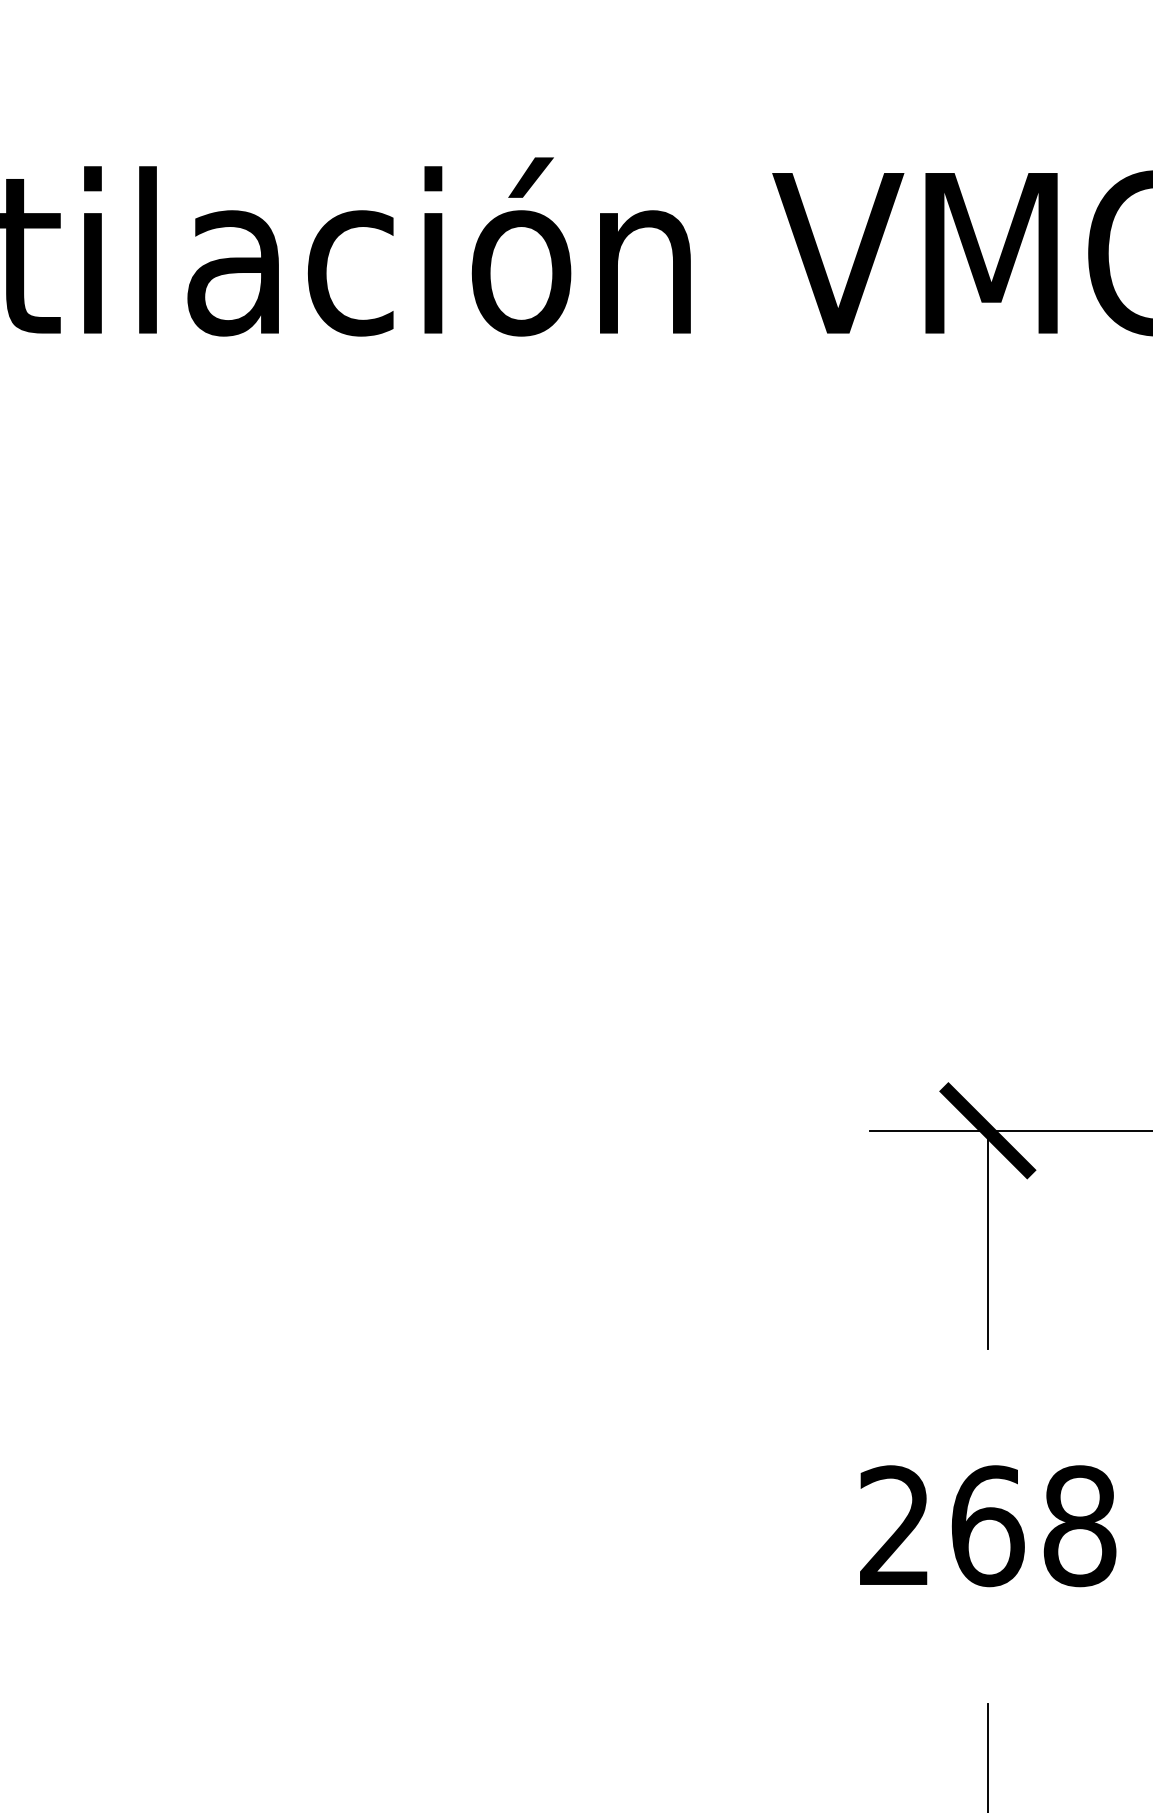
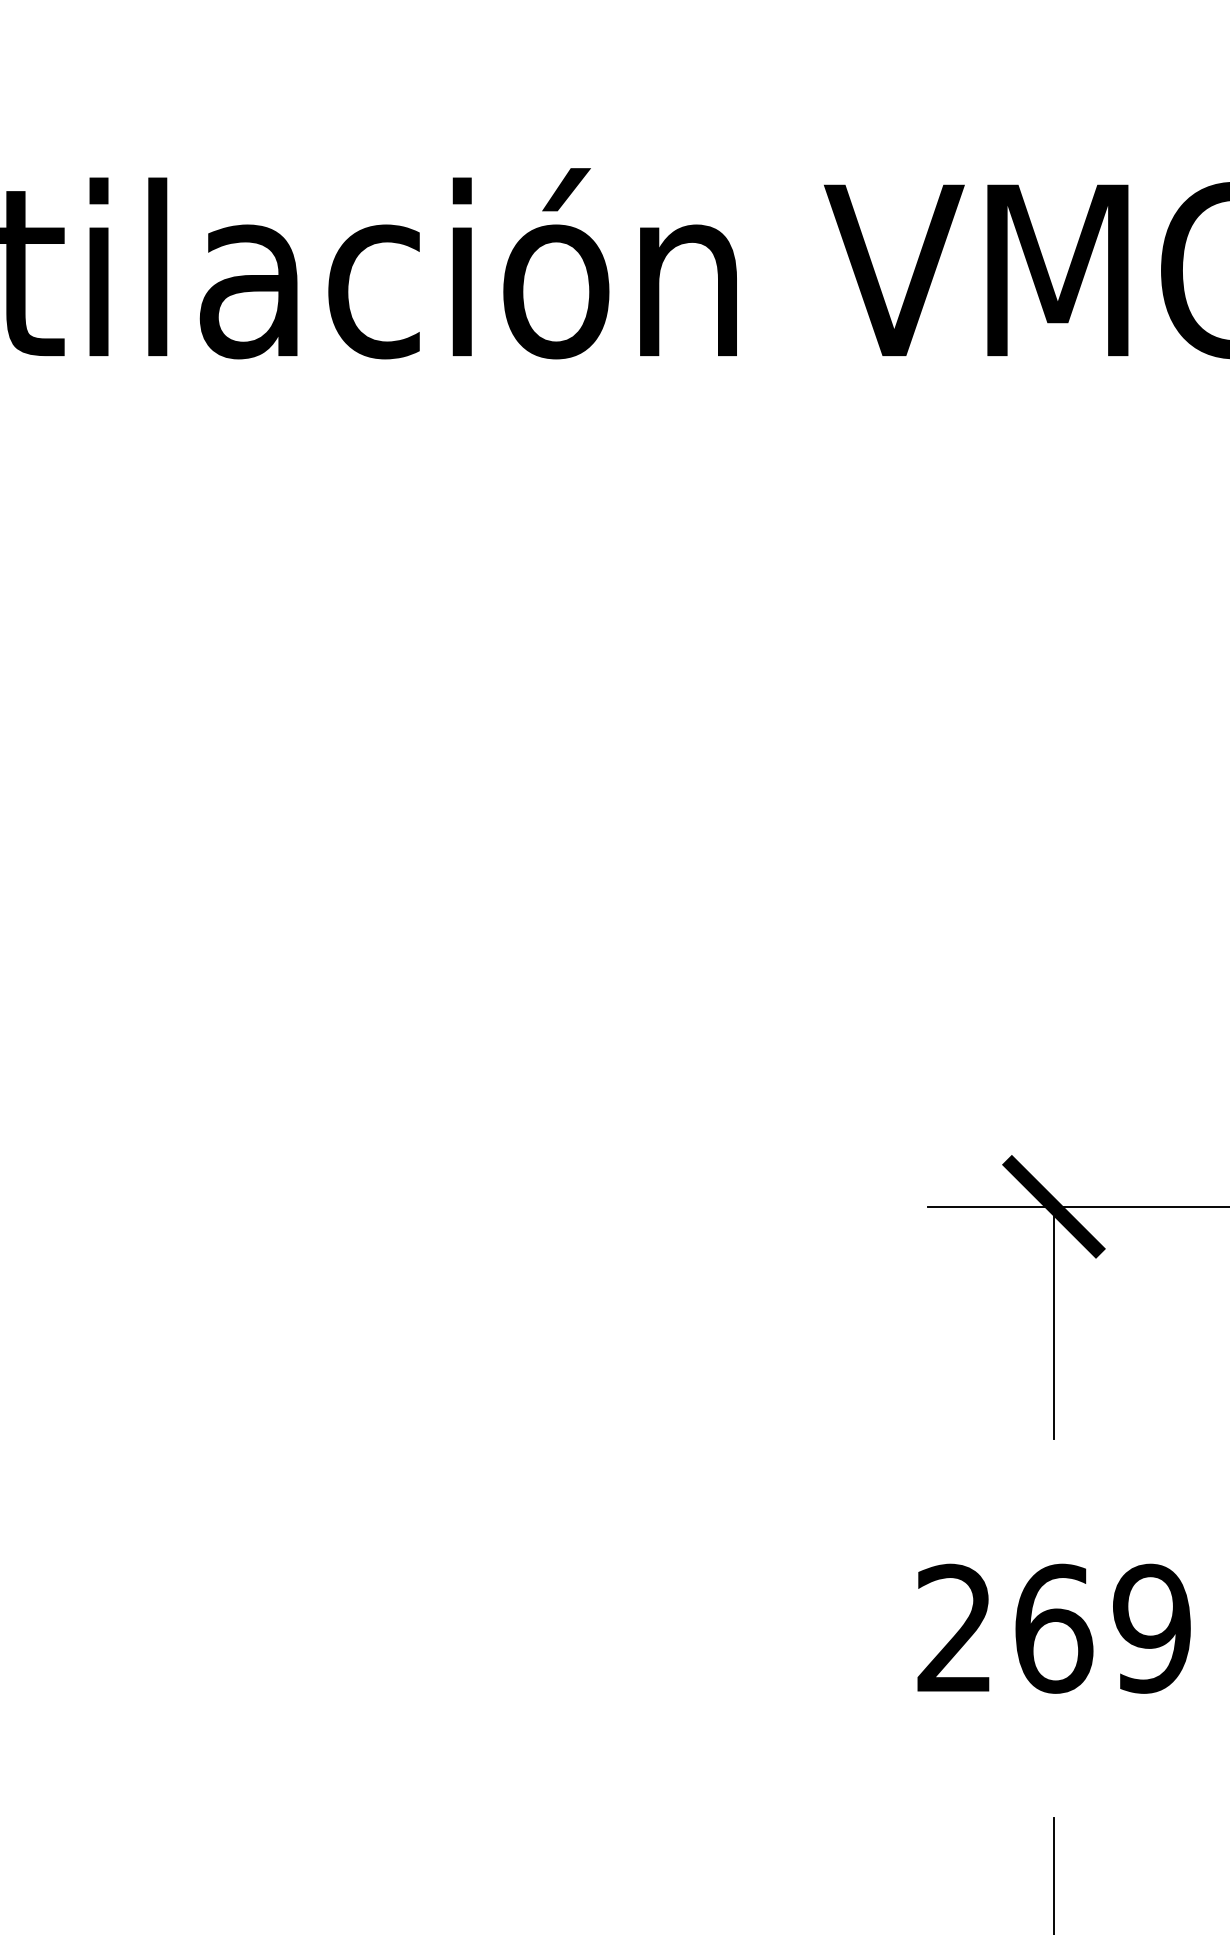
text: (1079, 1526) -> (1151, 1629), 268 -> 269

